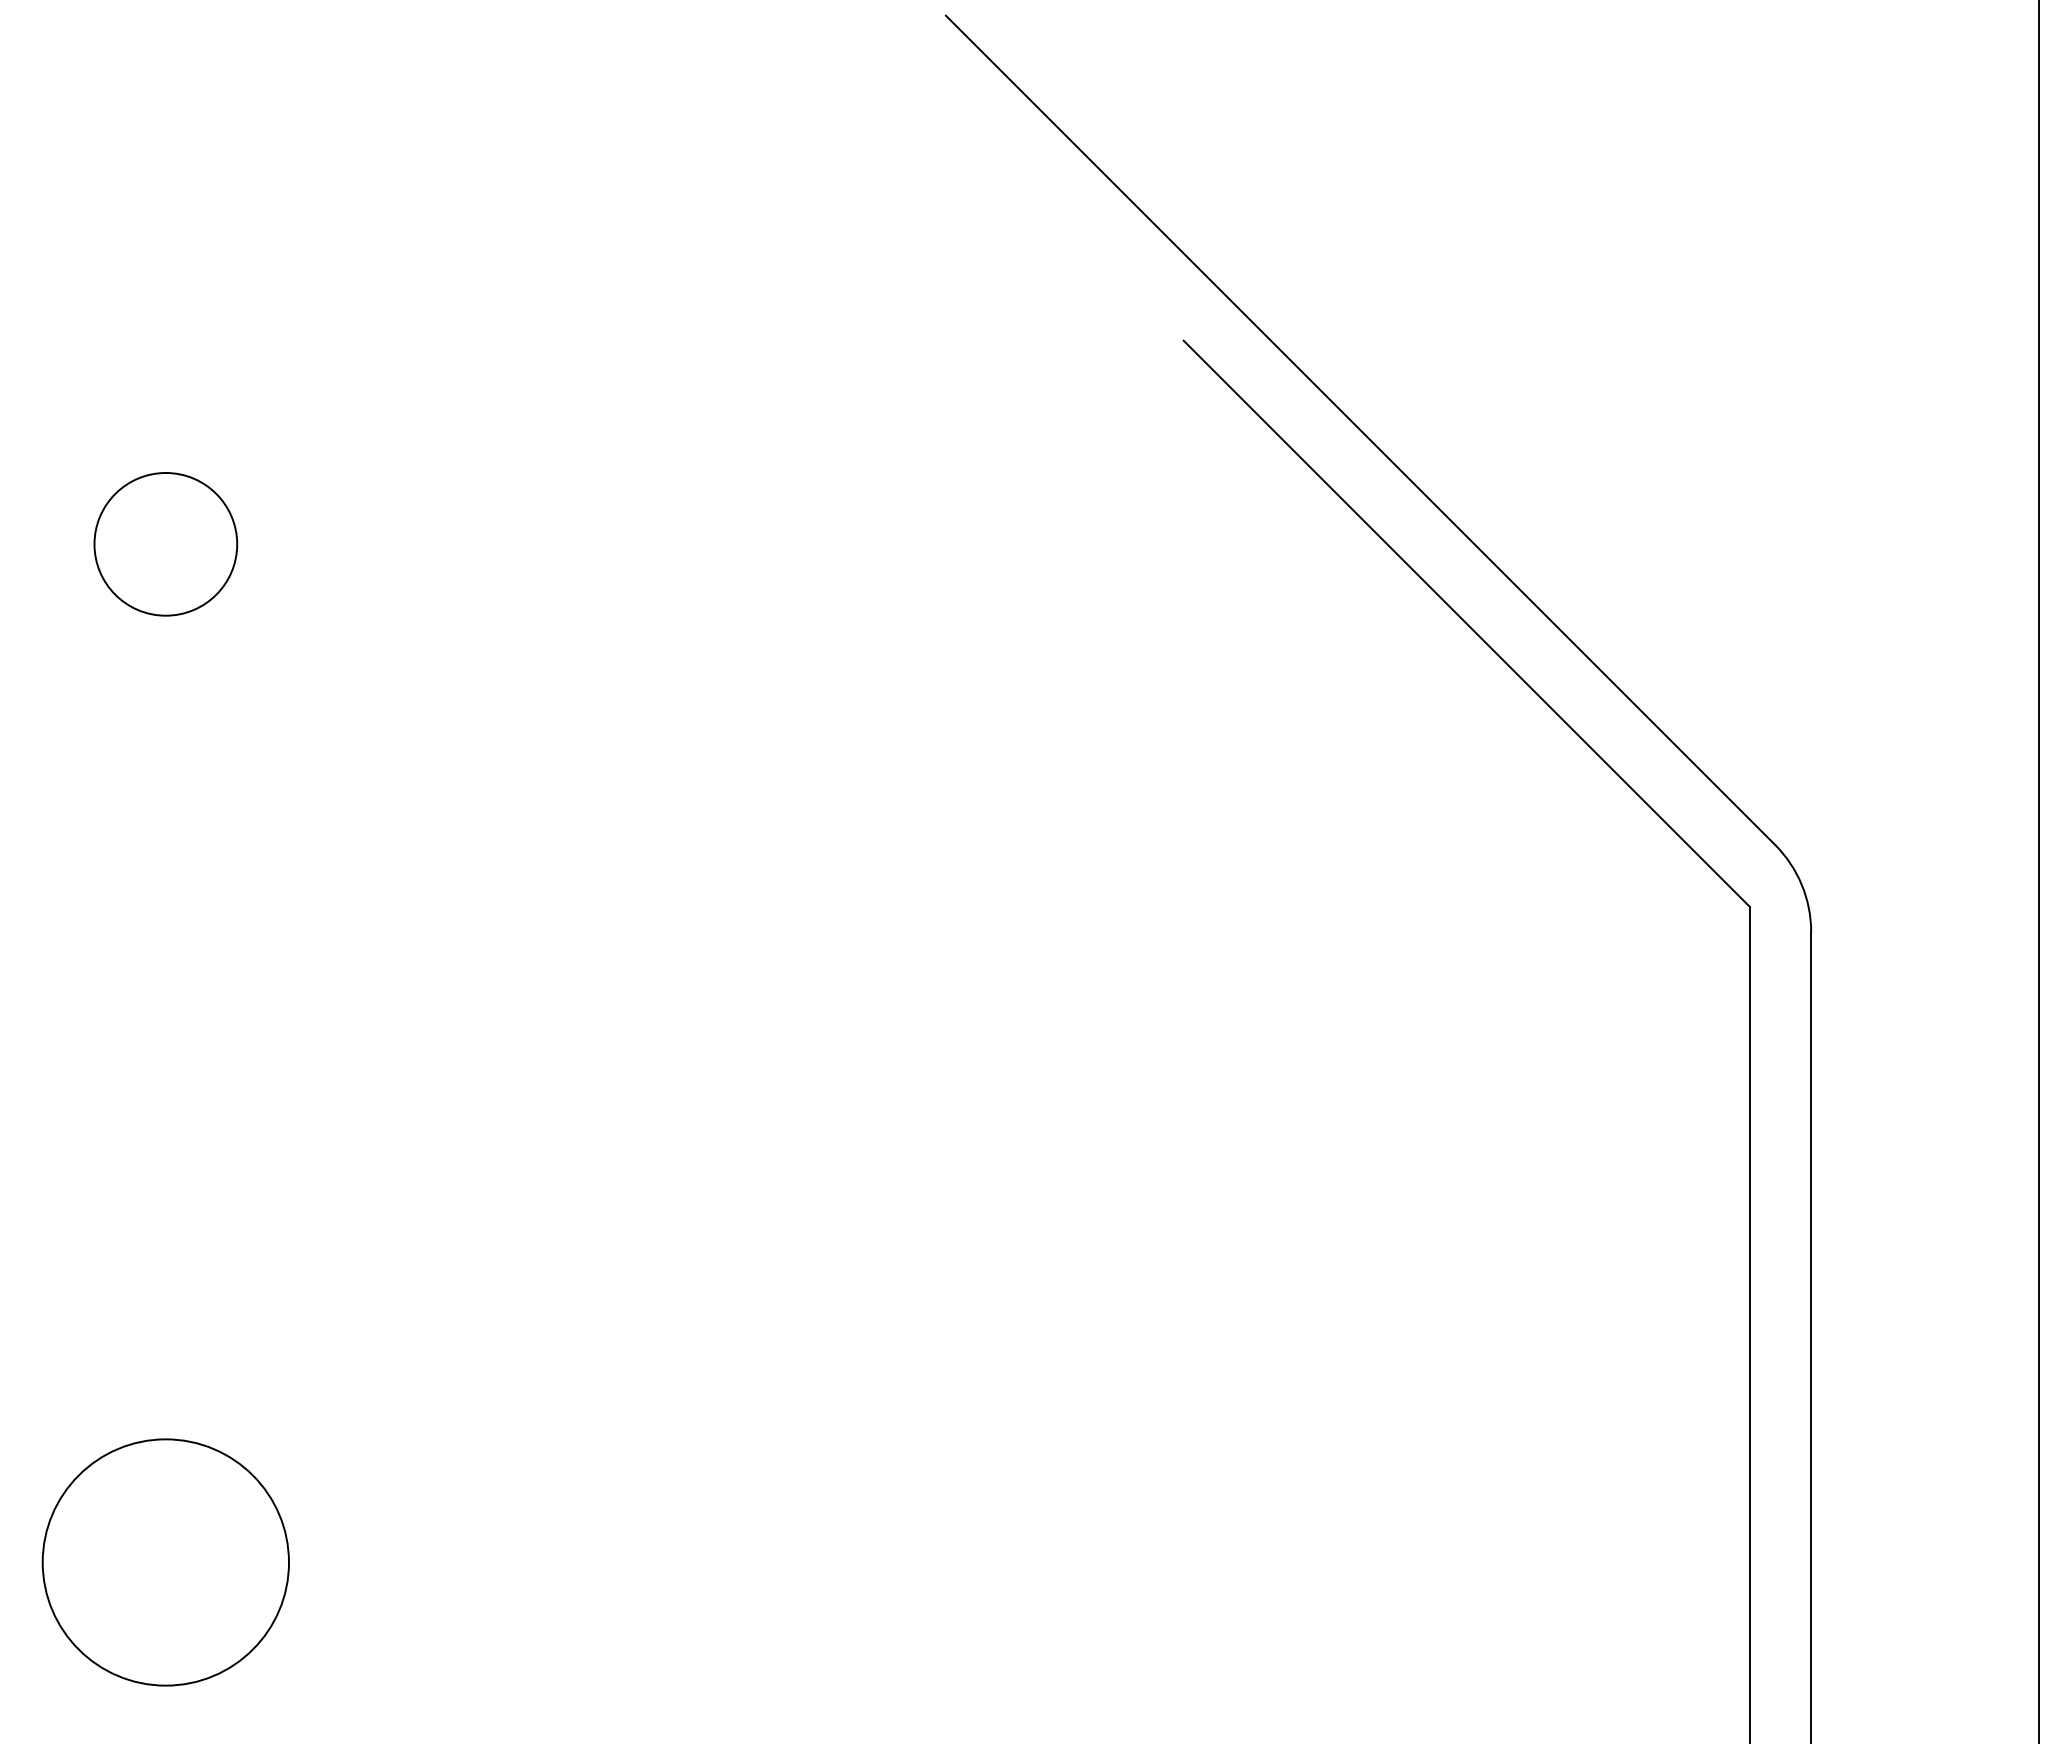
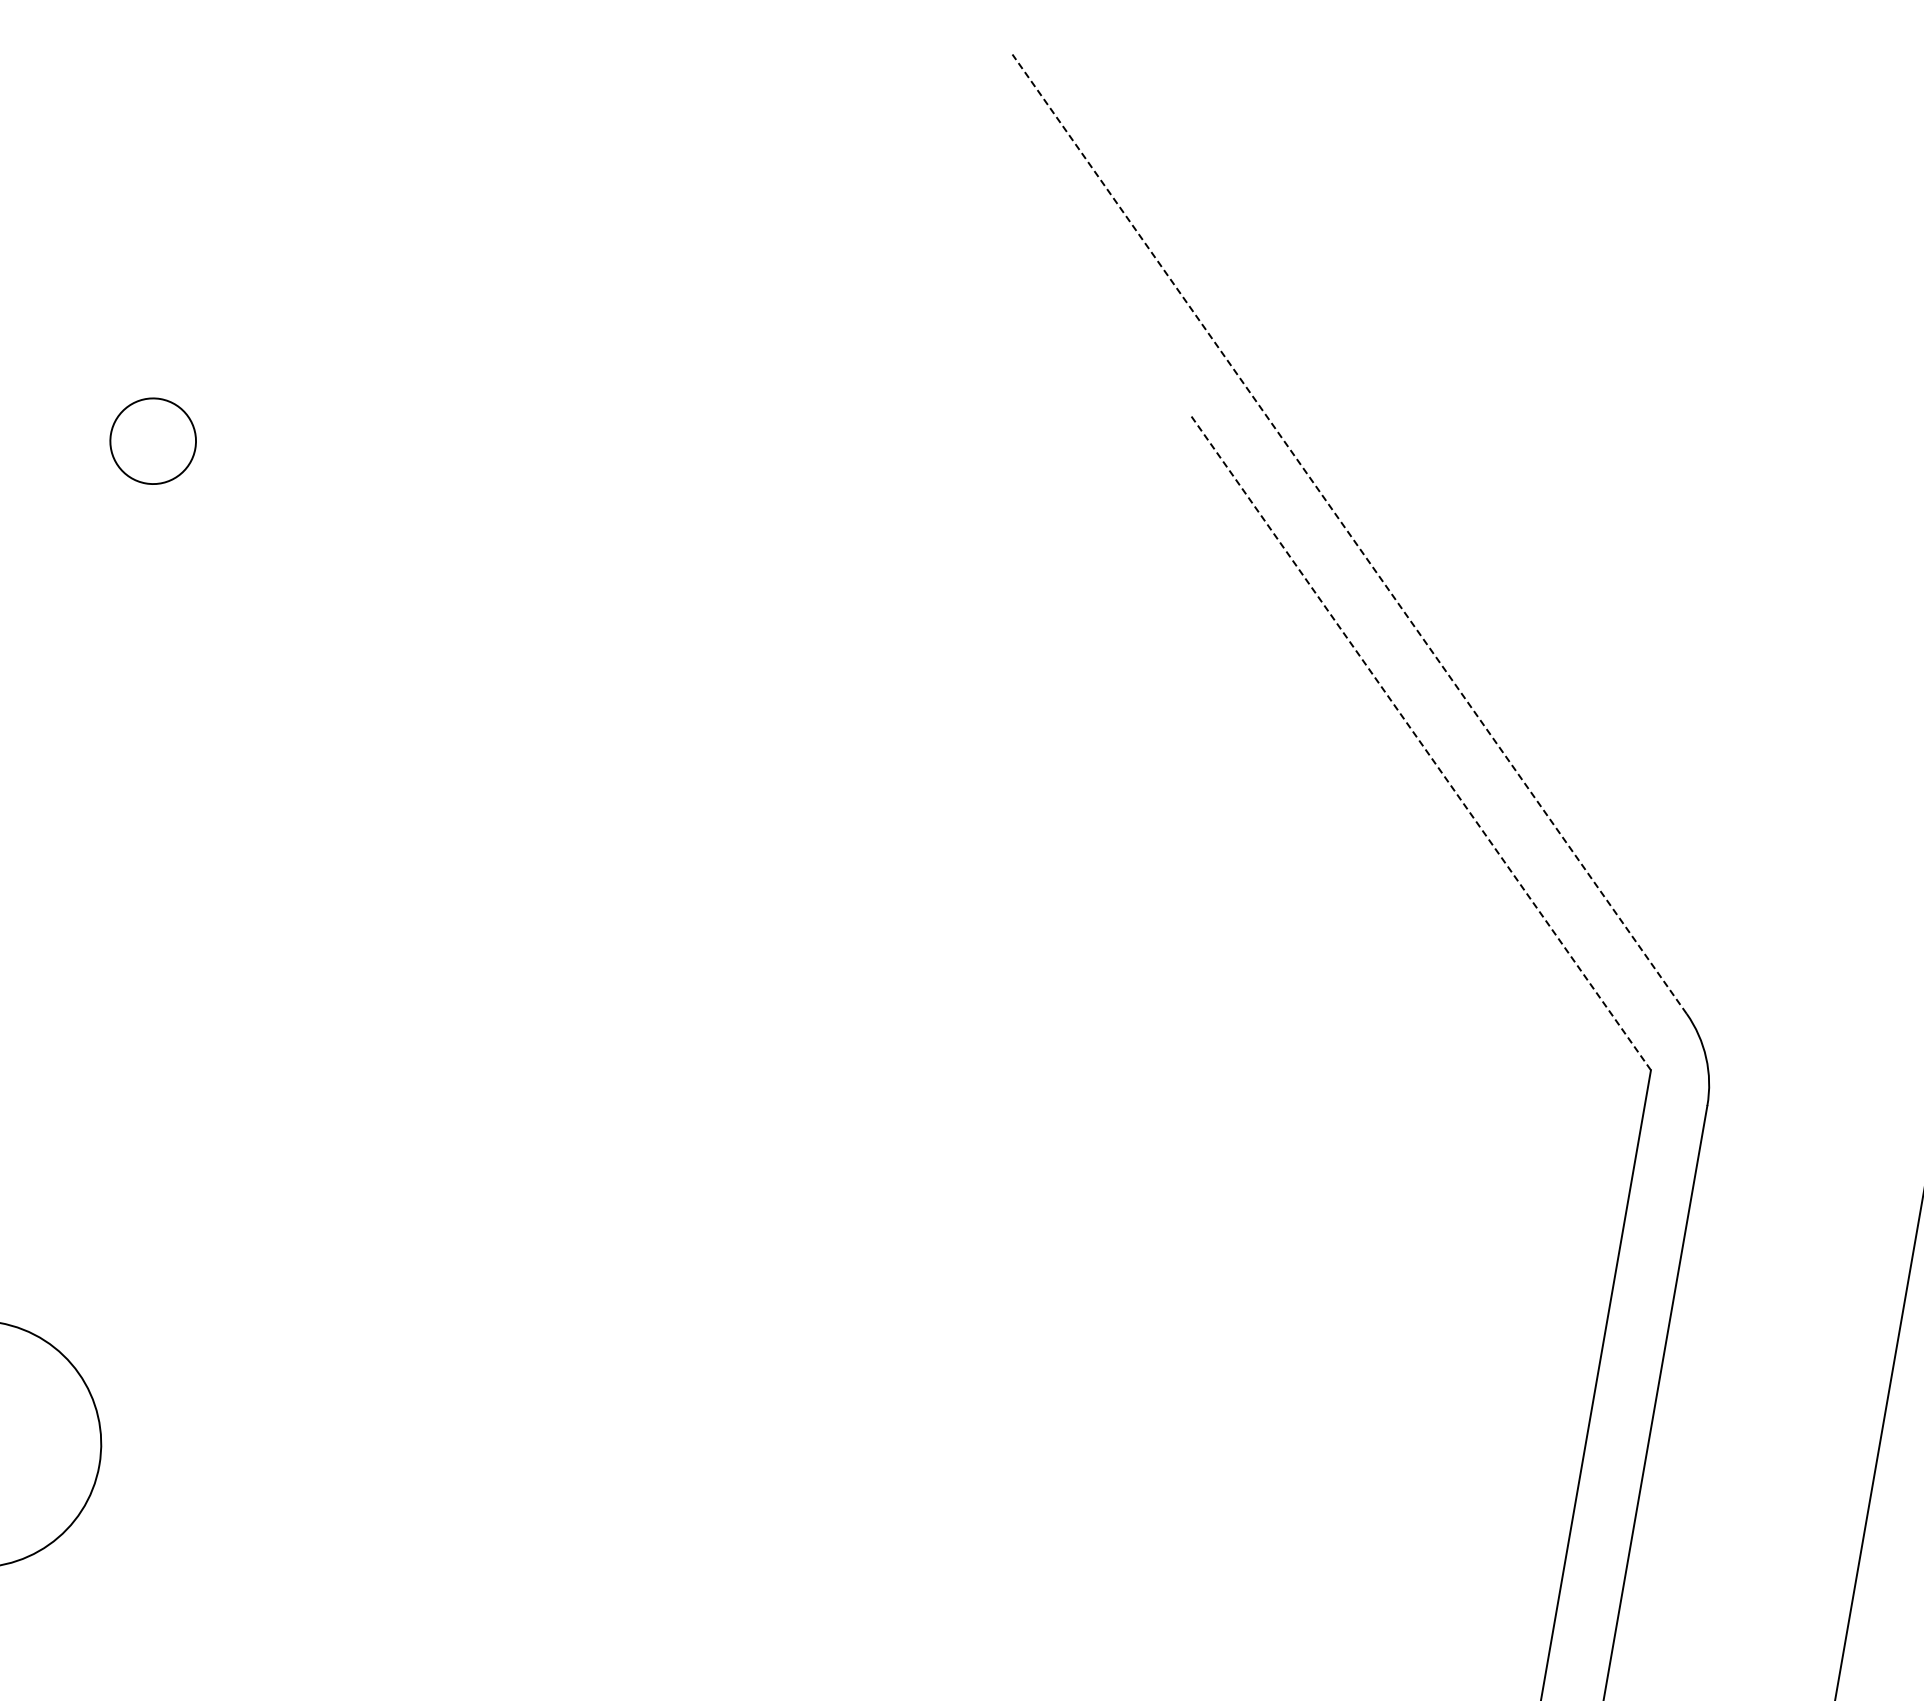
line: (1360, 429) -> (1349, 533), solid -> dashed
circle: (165, 544) -> (152, 441), size x0.6
line: (1466, 623) -> (1420, 742), solid -> dashed

